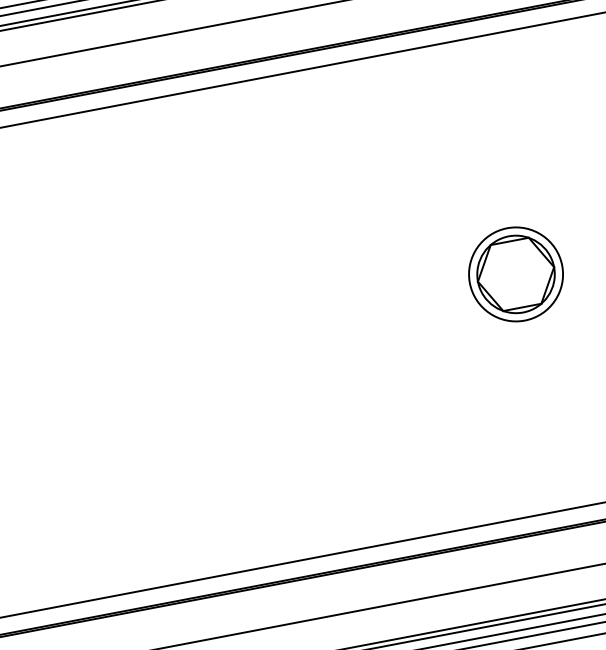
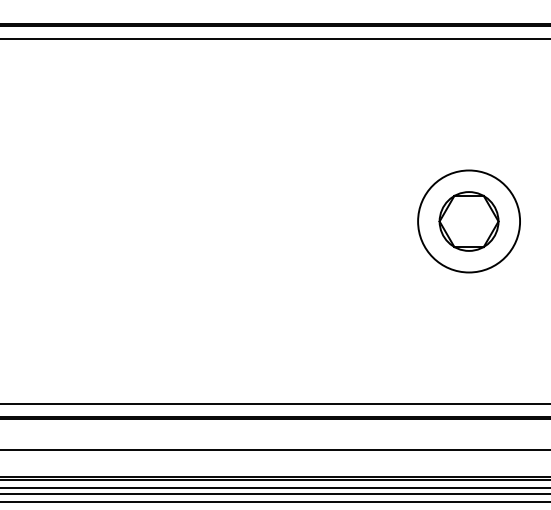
circle: (516, 274) -> (469, 221), size x1.43

